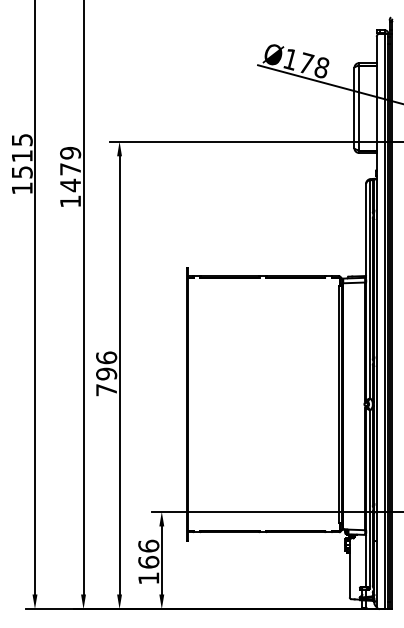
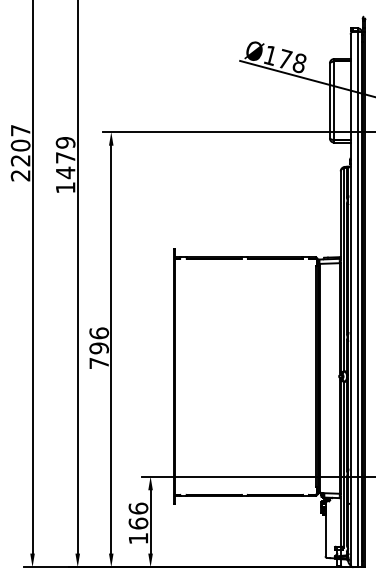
text: (21, 164) -> (19, 153), 1515 -> 2207

